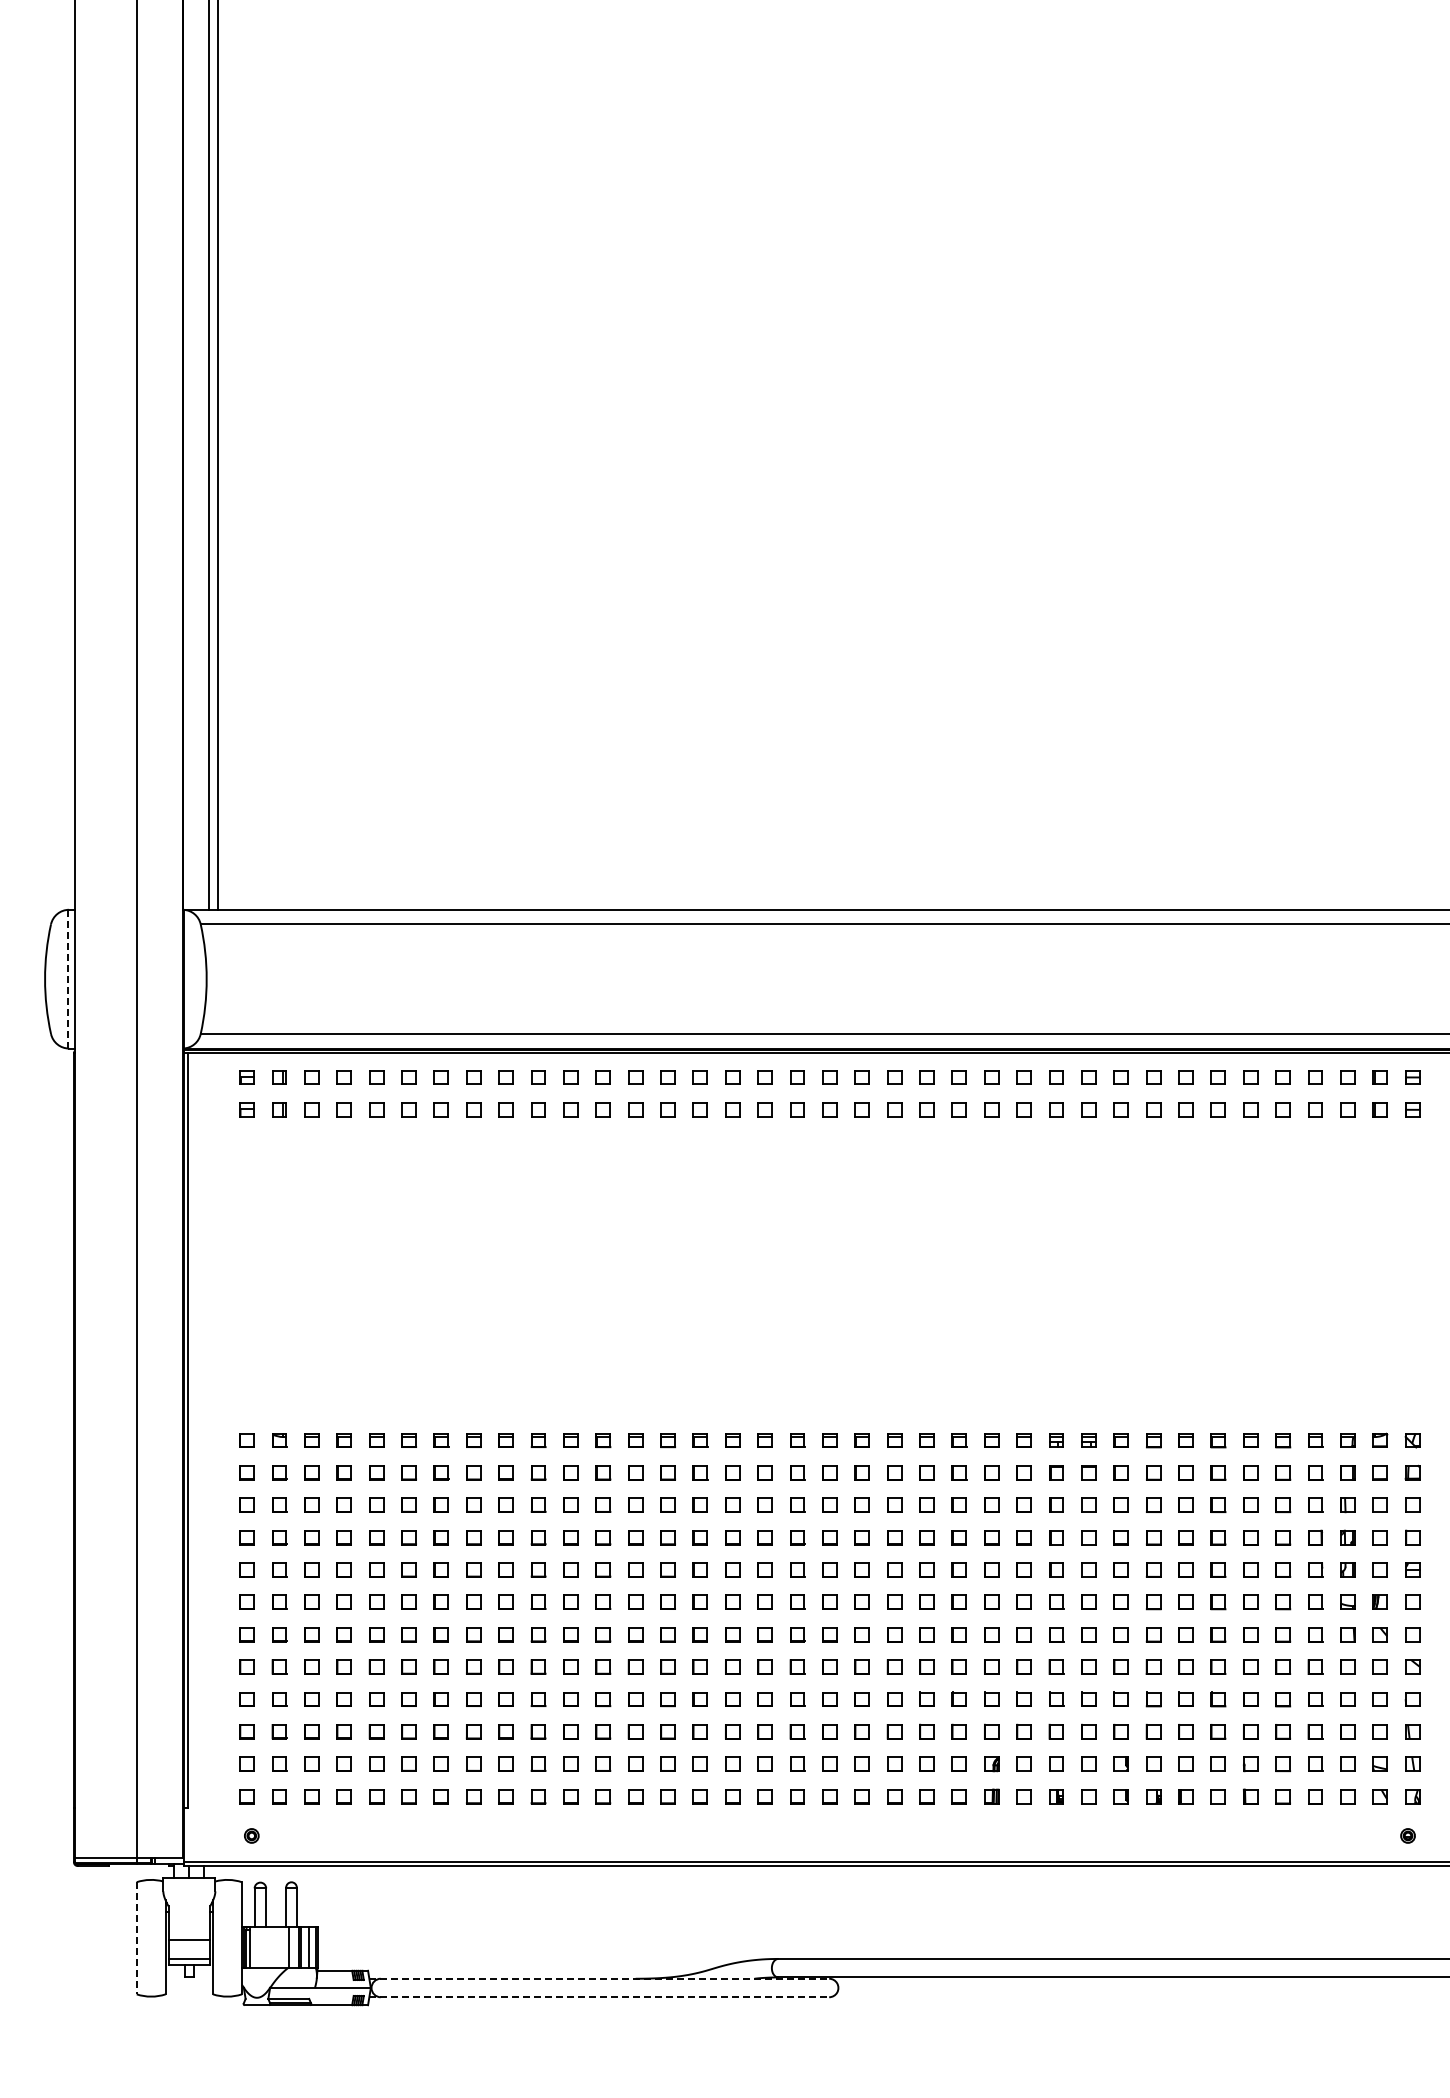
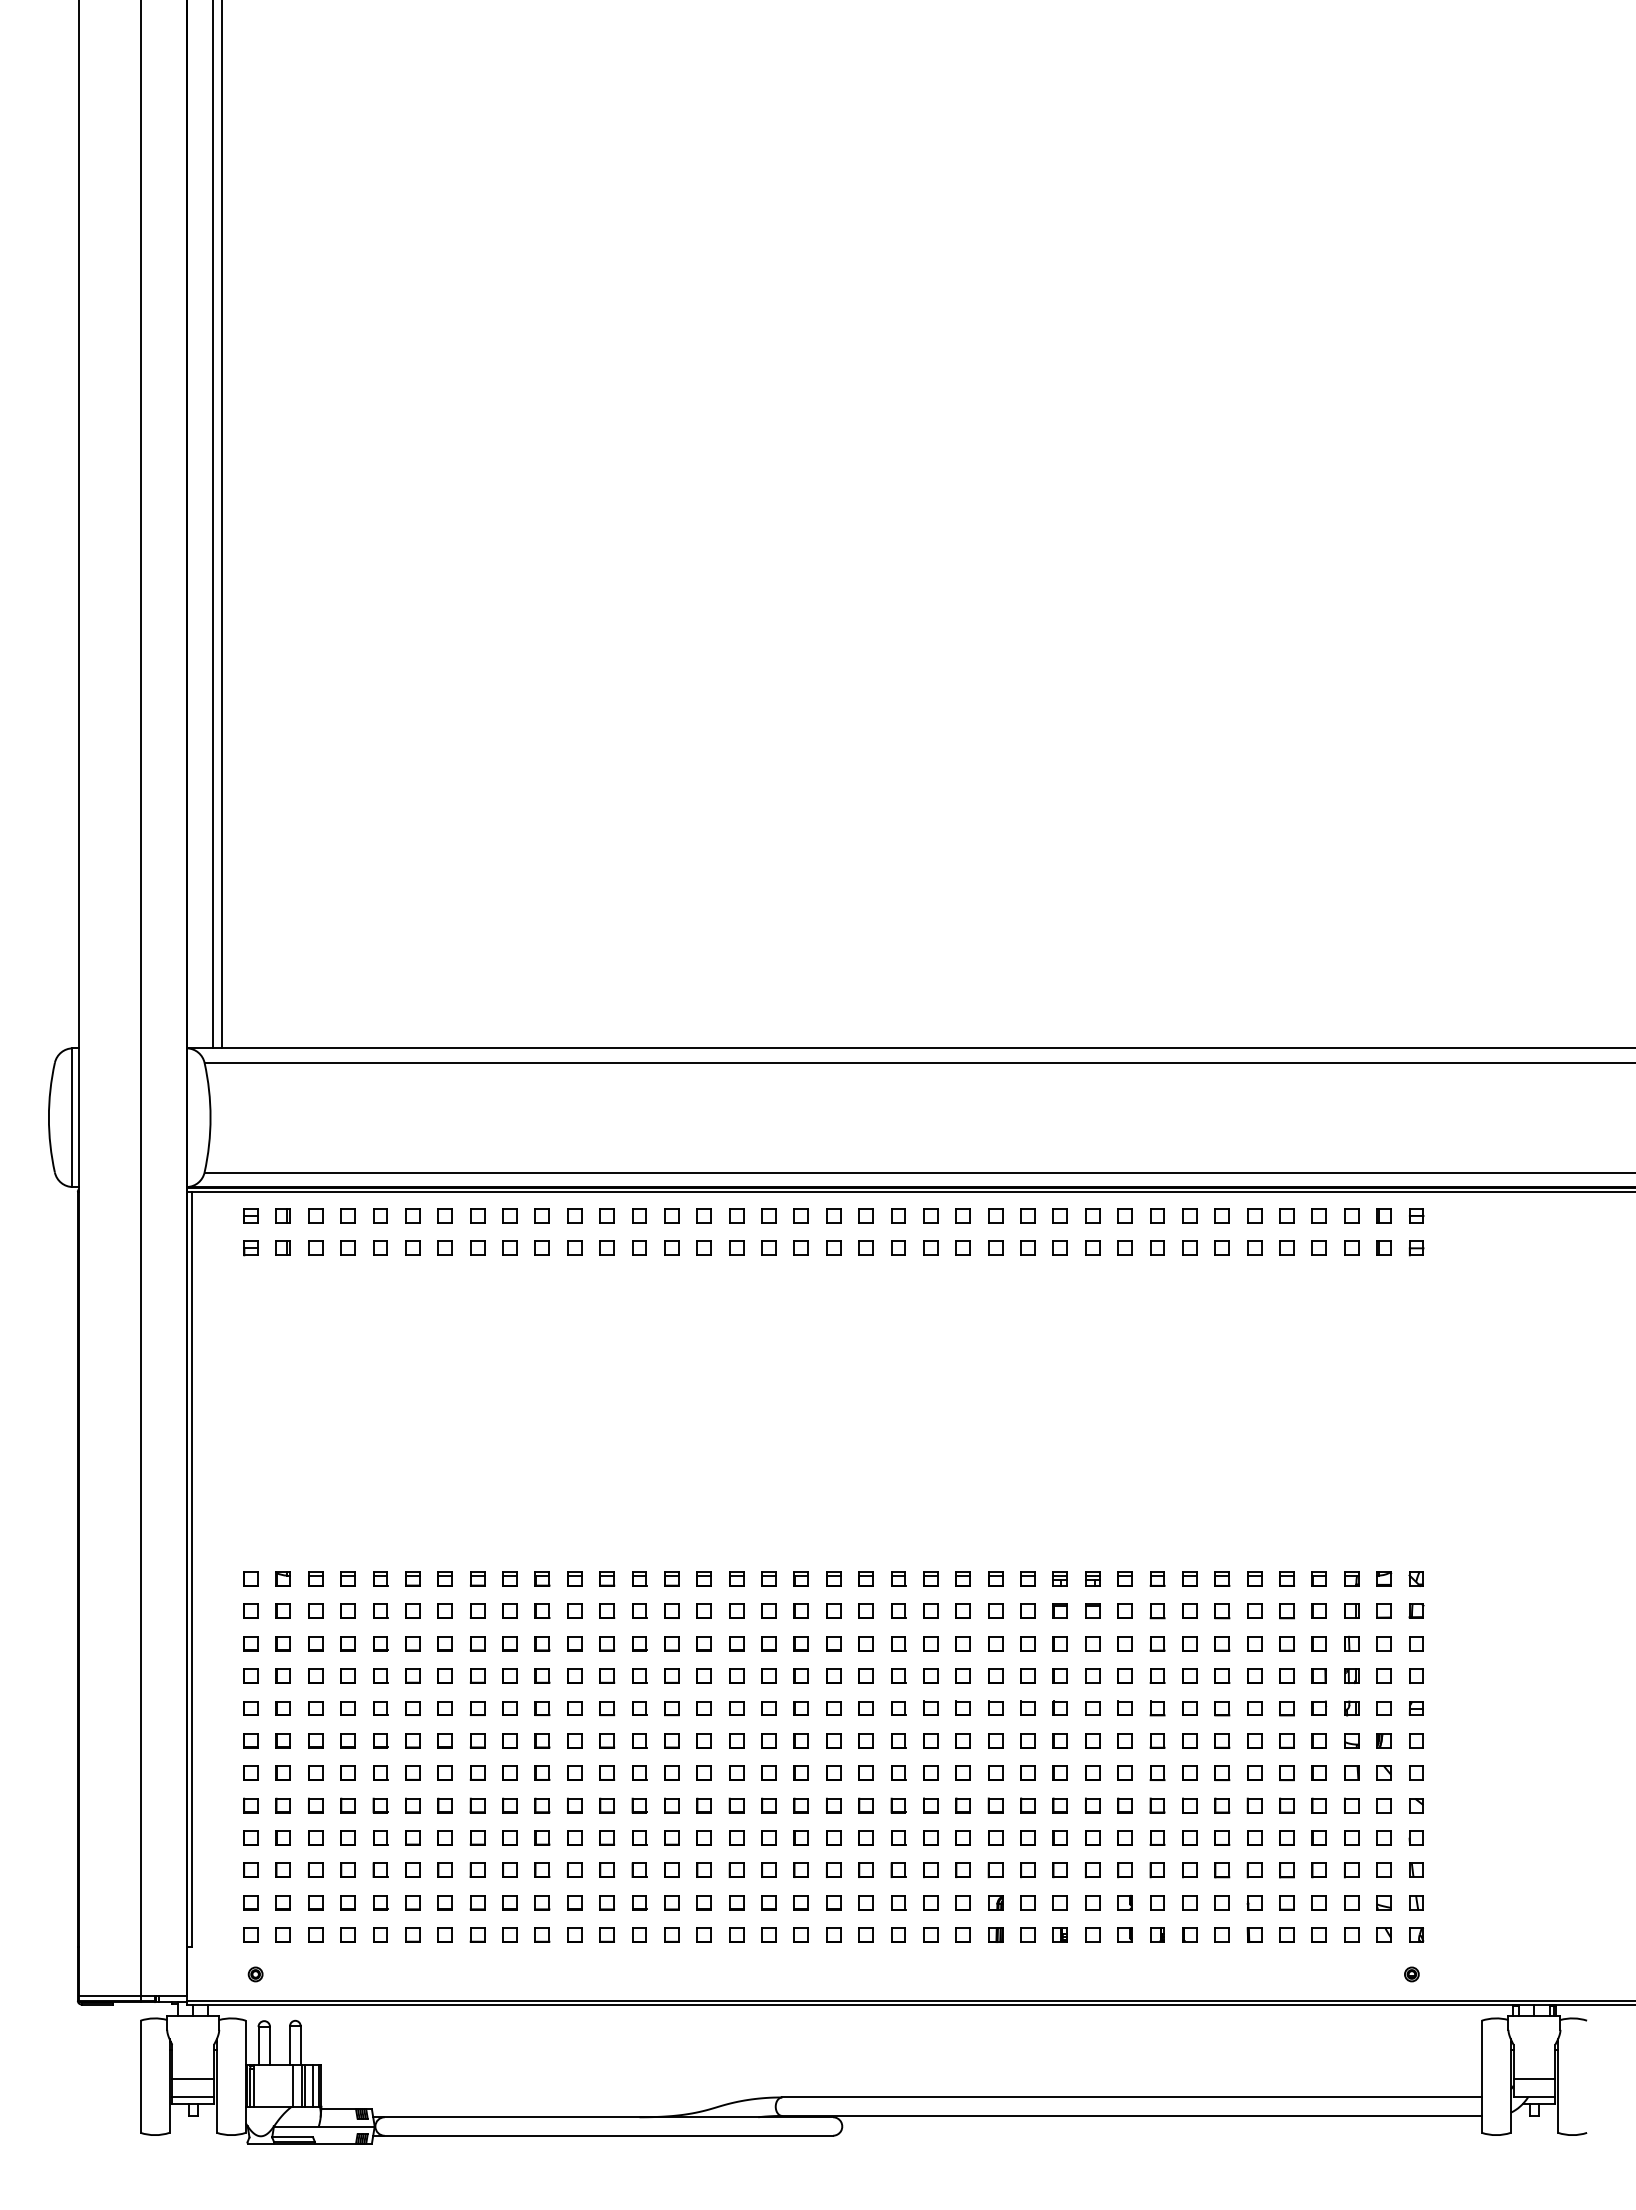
line: (68, 978) -> (72, 1117), dashed -> solid
line: (136, 1938) -> (140, 2077), dashed -> solid
line: (599, 1978) -> (603, 2117), dashed -> solid
line: (599, 1996) -> (603, 2135), dashed -> solid

